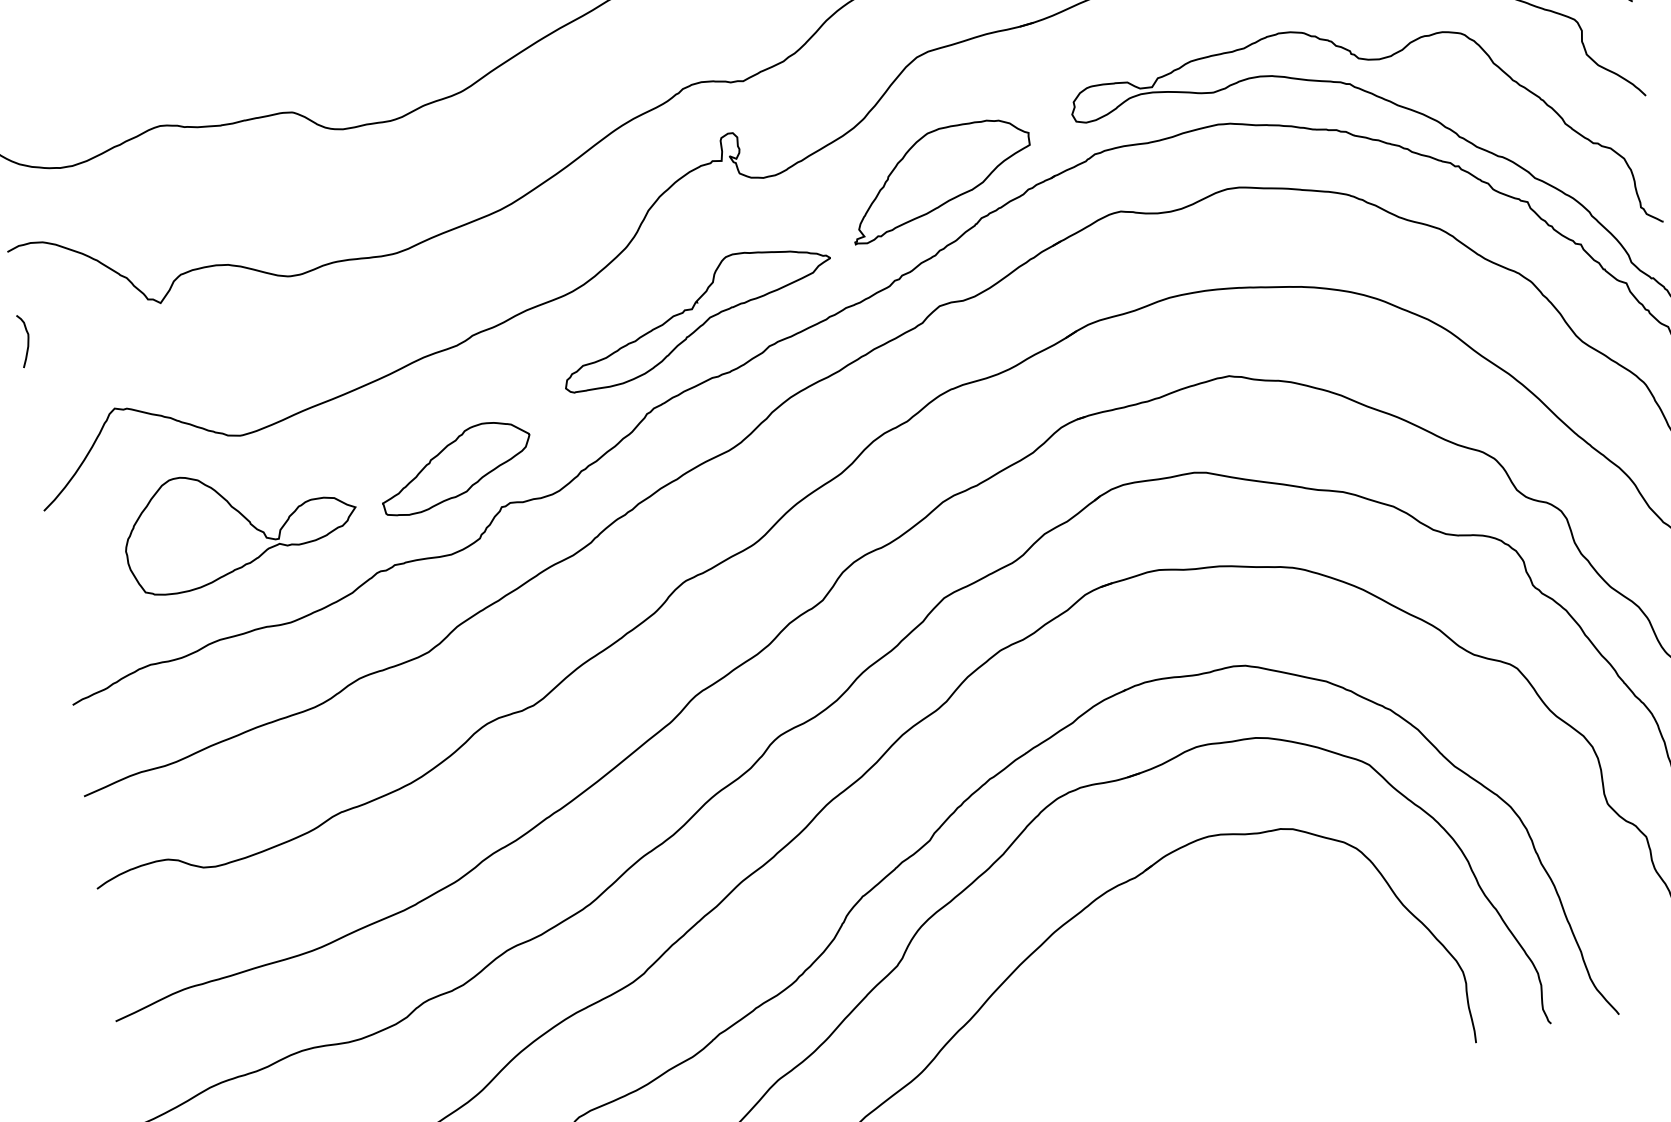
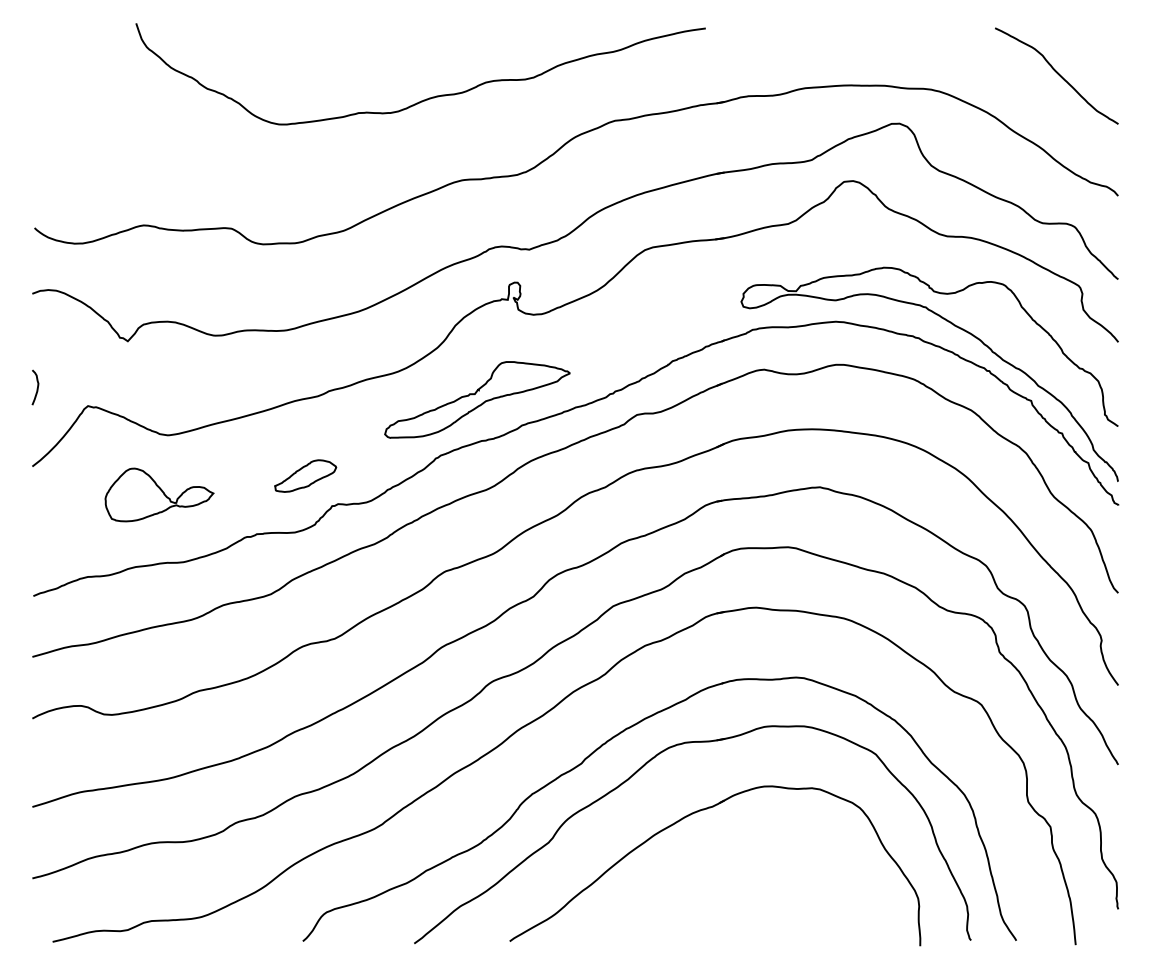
part: (940, 180) -> (649, 332), removed
curve: (26, 342) -> (36, 388), moved
part: (455, 466) -> (305, 475), size x0.6
part: (240, 526) -> (159, 494), size x0.7

